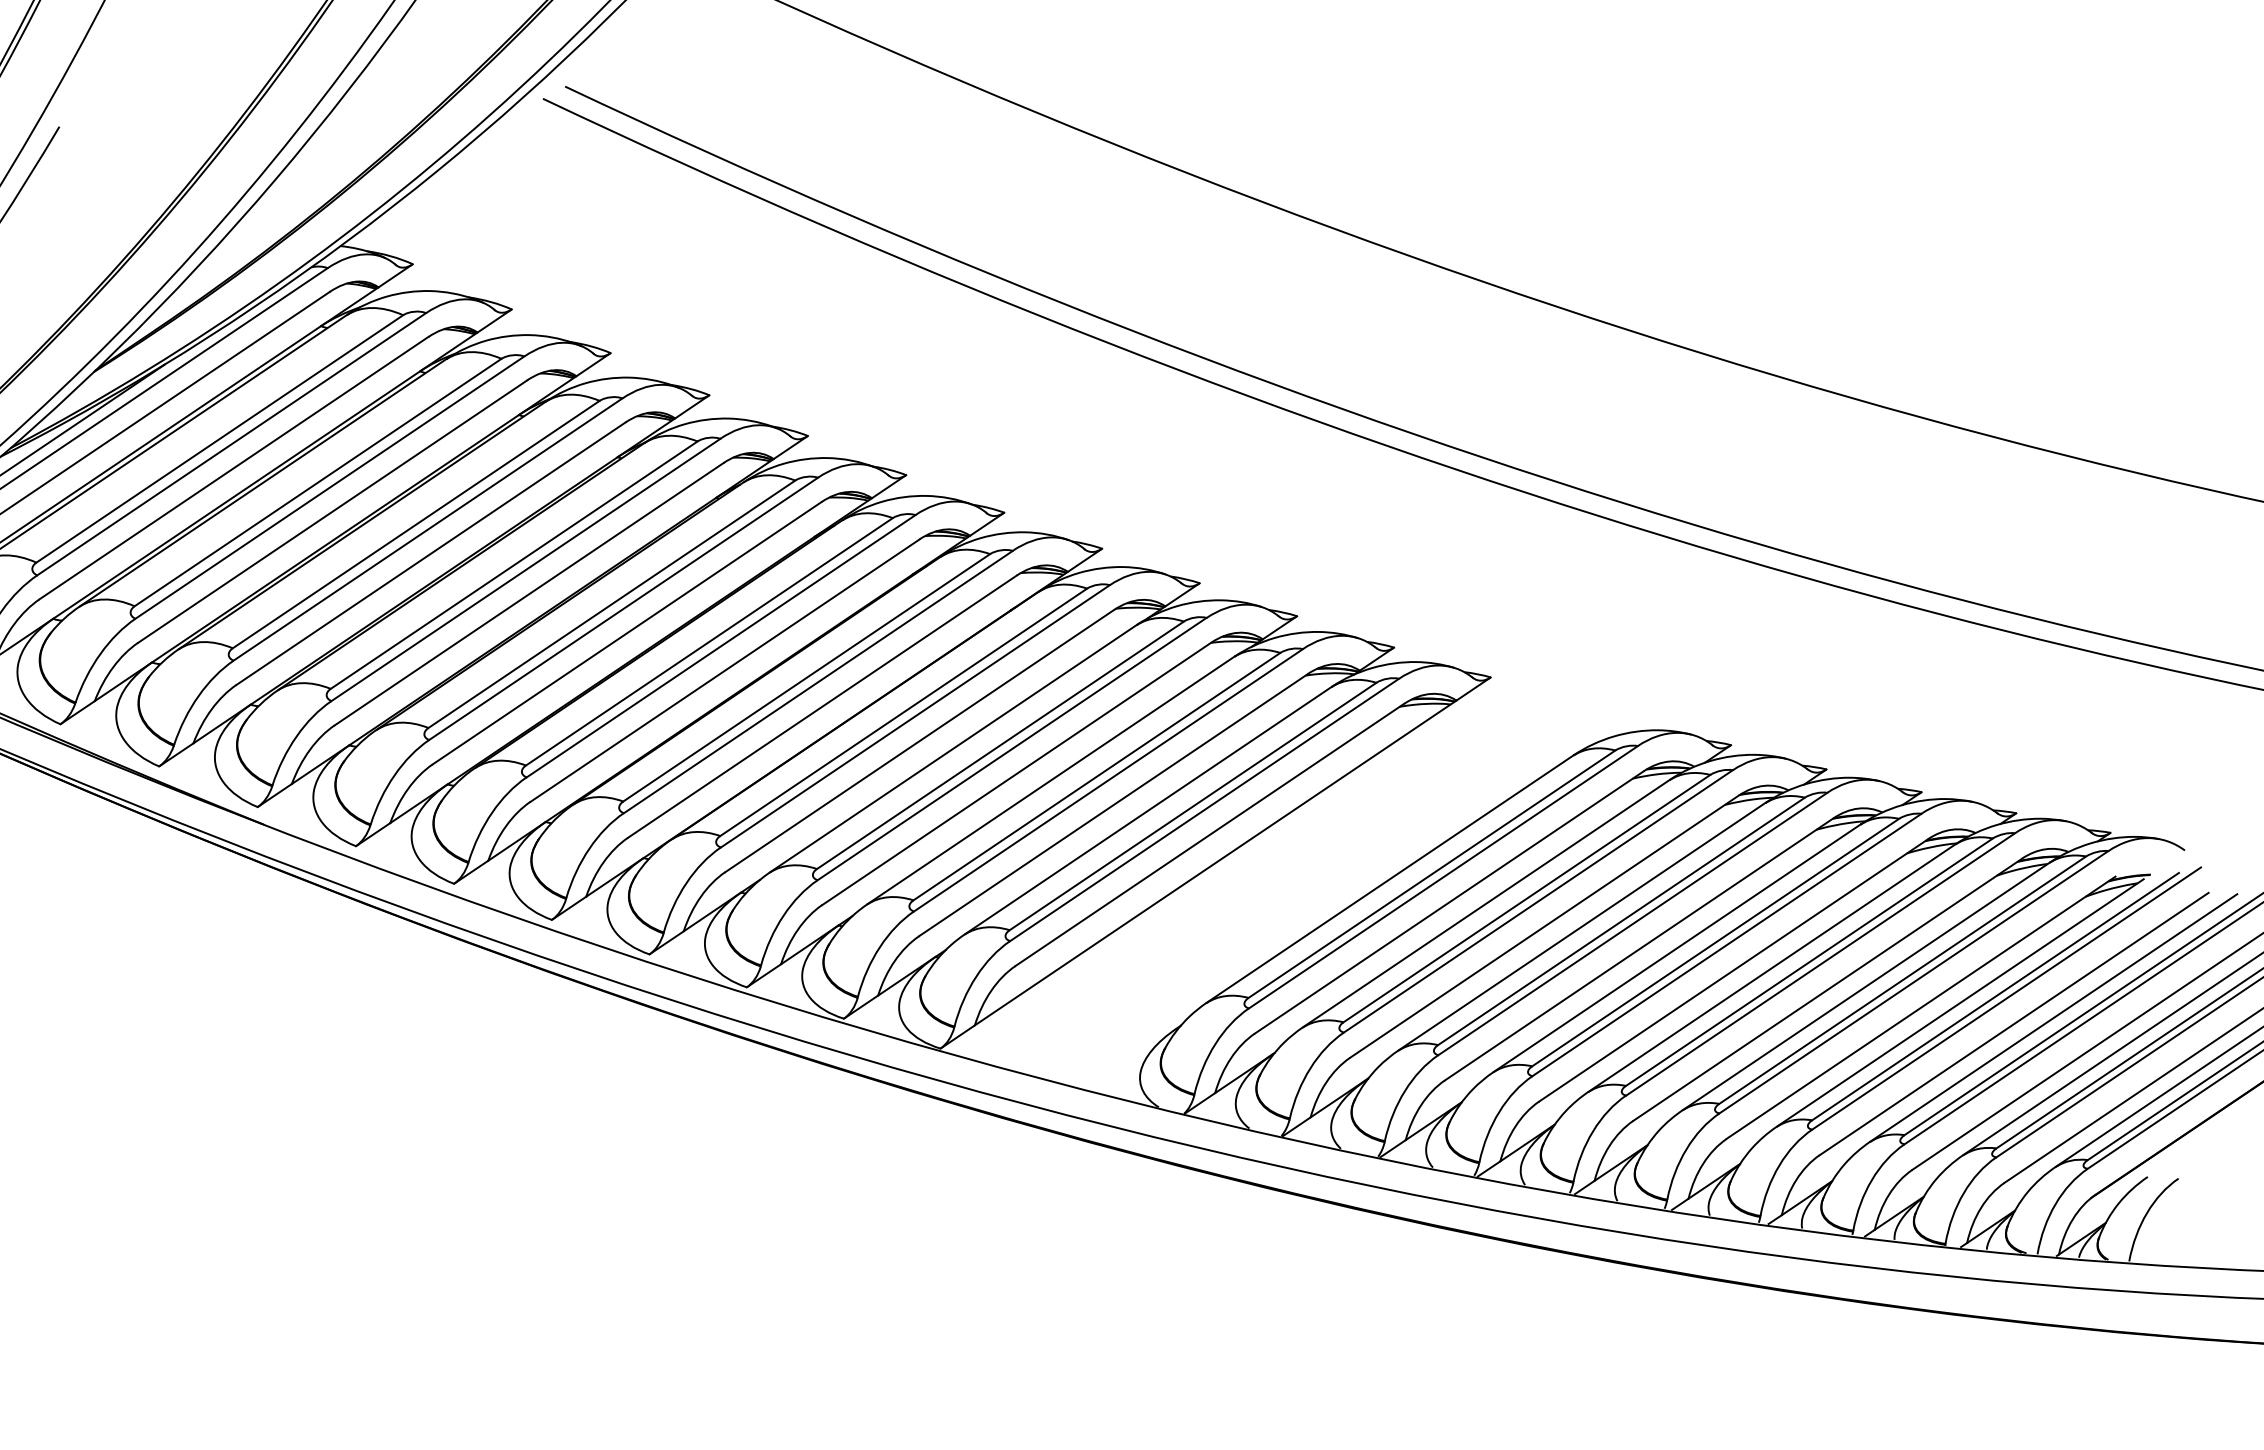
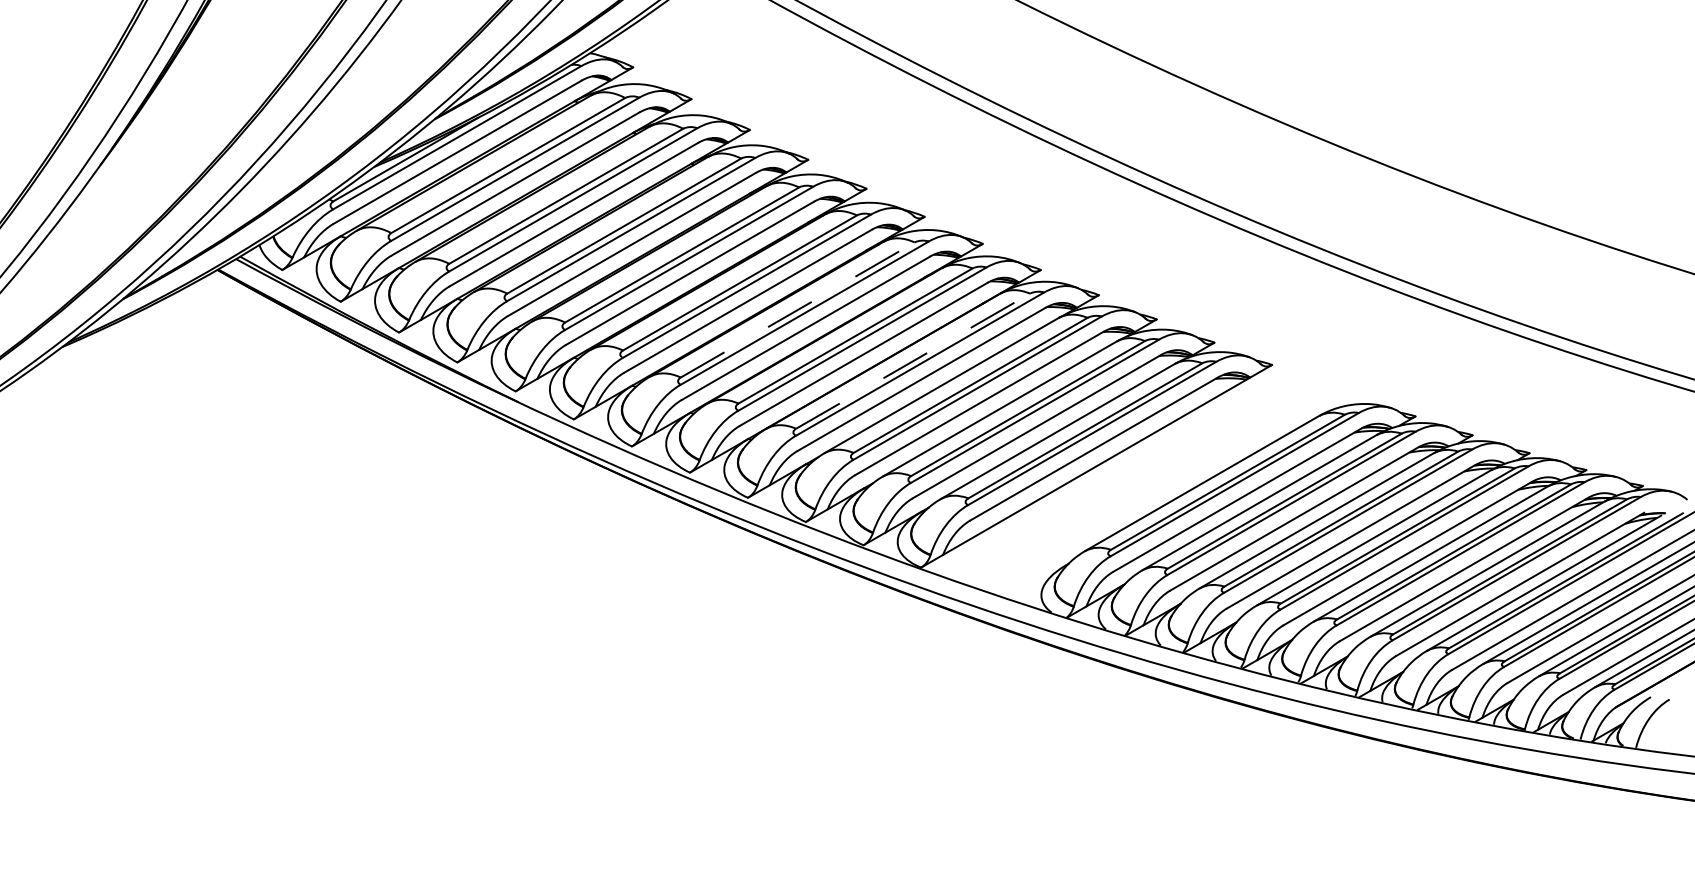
line: (710, 640) -> (798, 309), solid -> dashed
line: (904, 711) -> (913, 360), solid -> dashed

